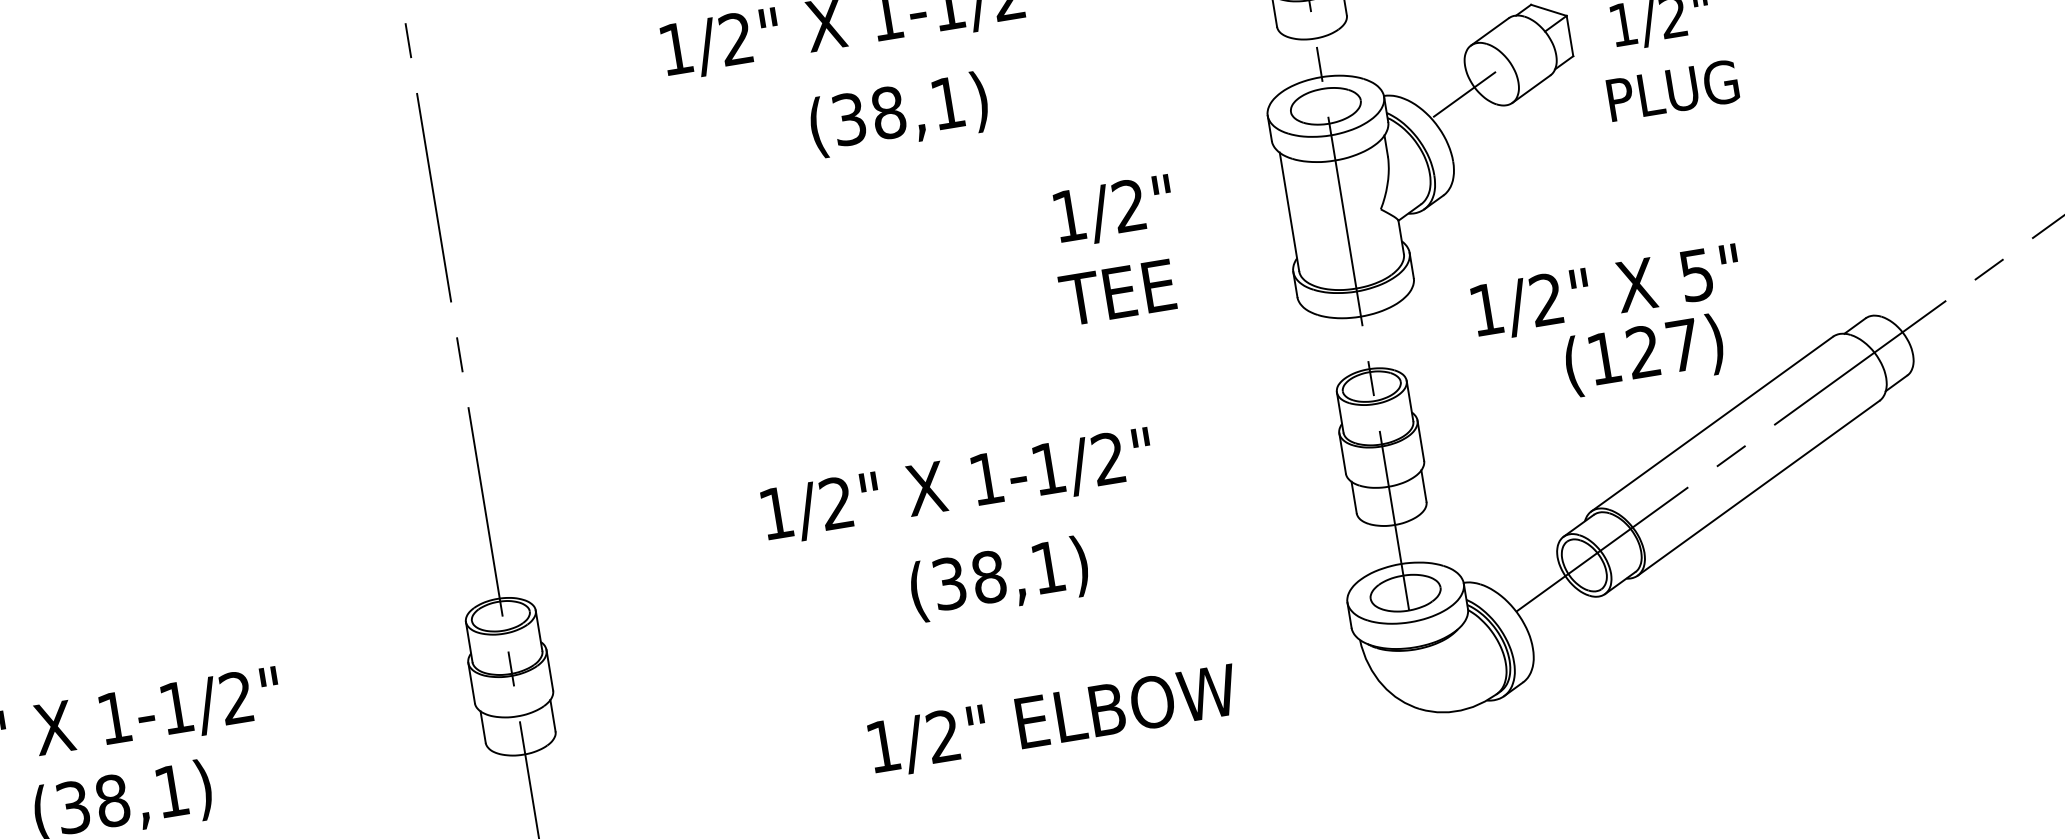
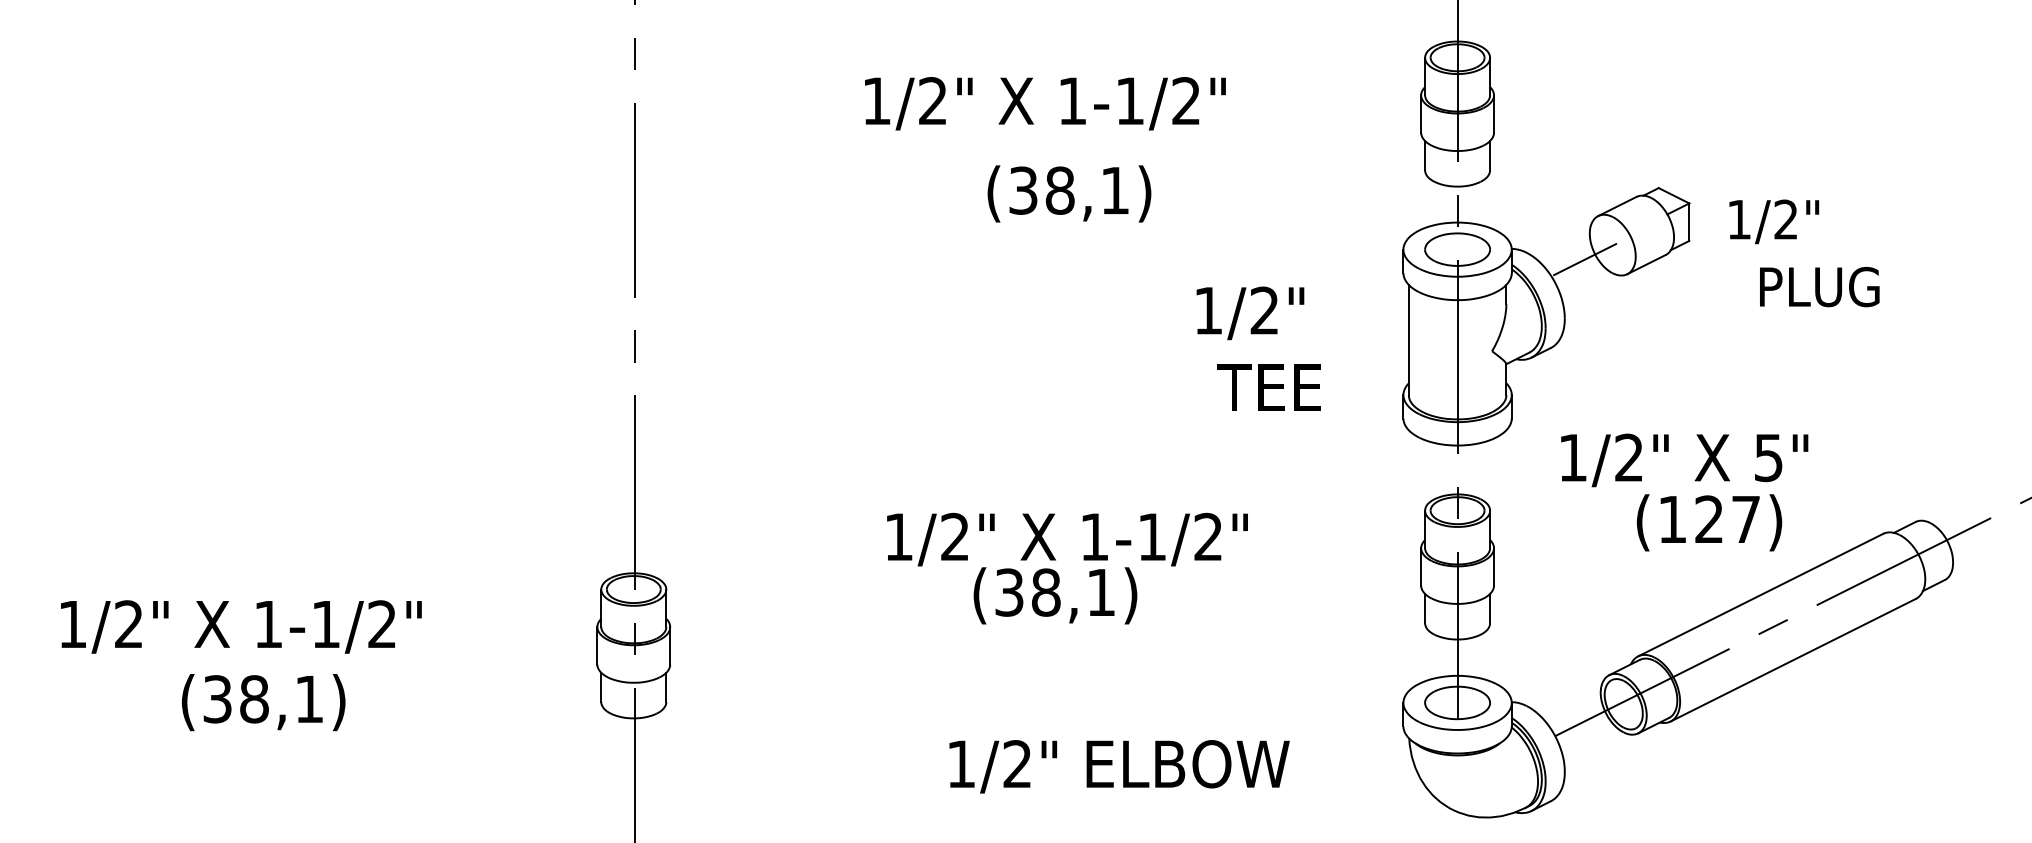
text: (1672, 90) -> (1819, 286), moved
text: (1116, 292) -> (1268, 387), moved
text: (999, 578) -> (1055, 595), moved

